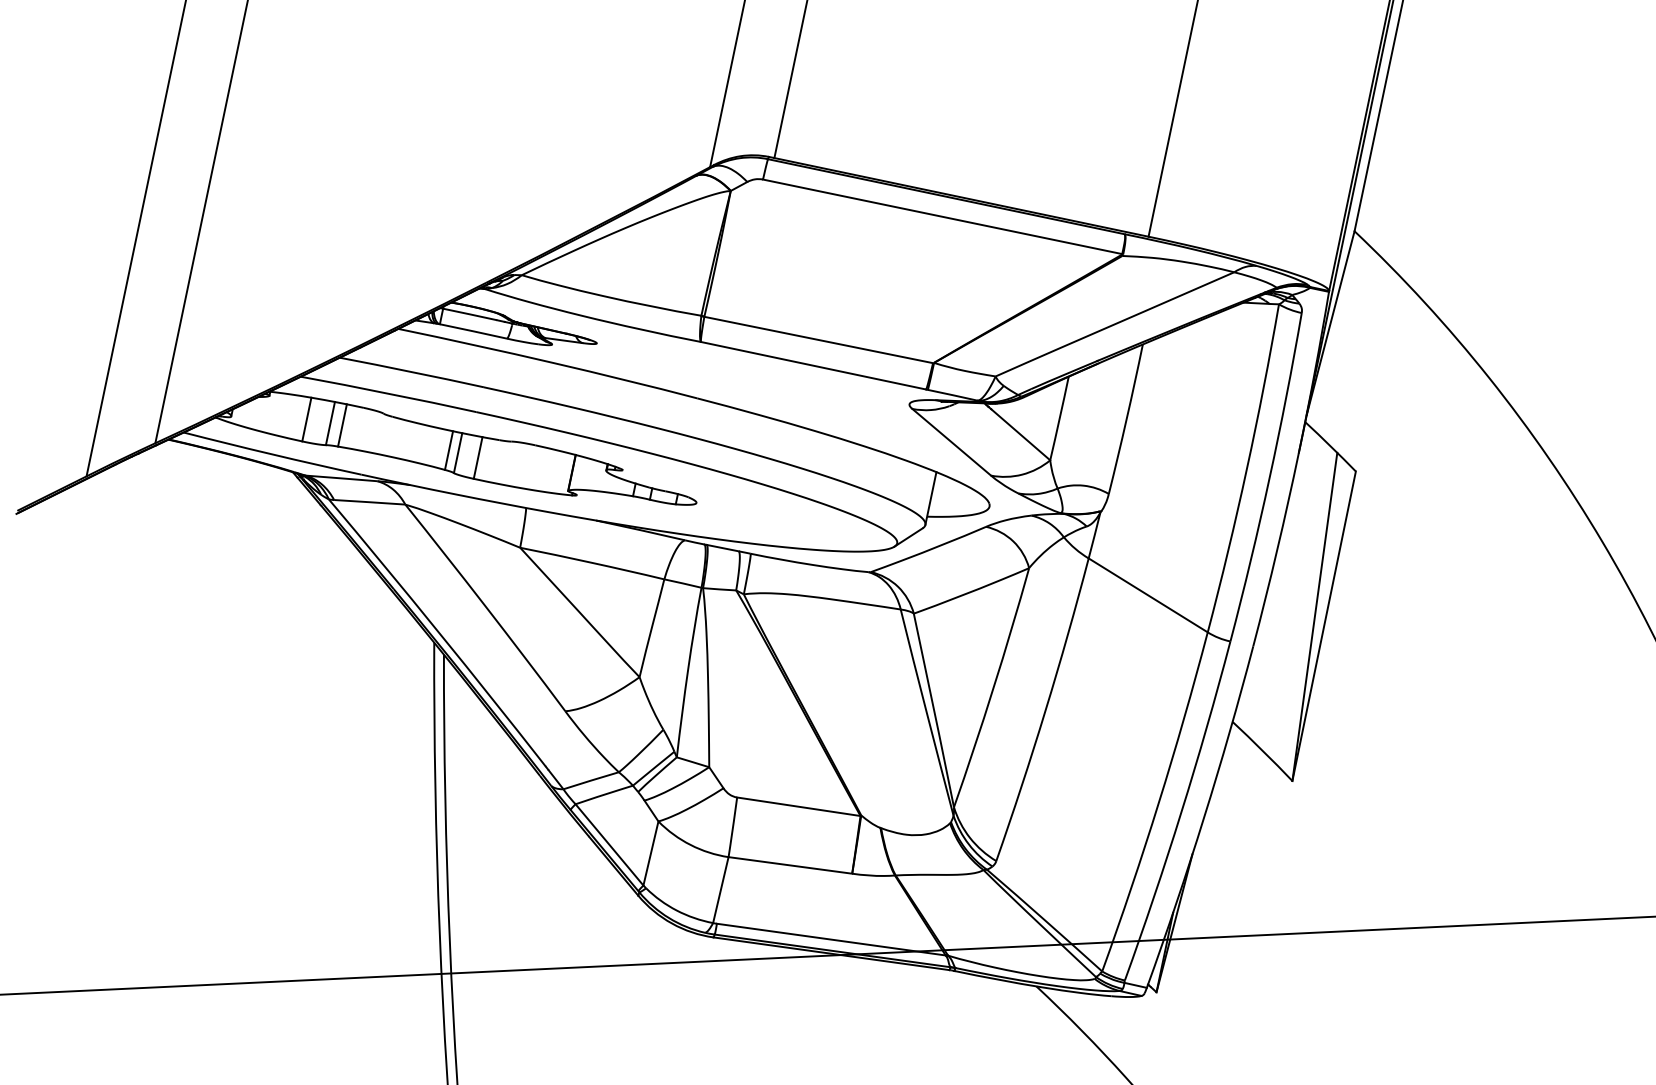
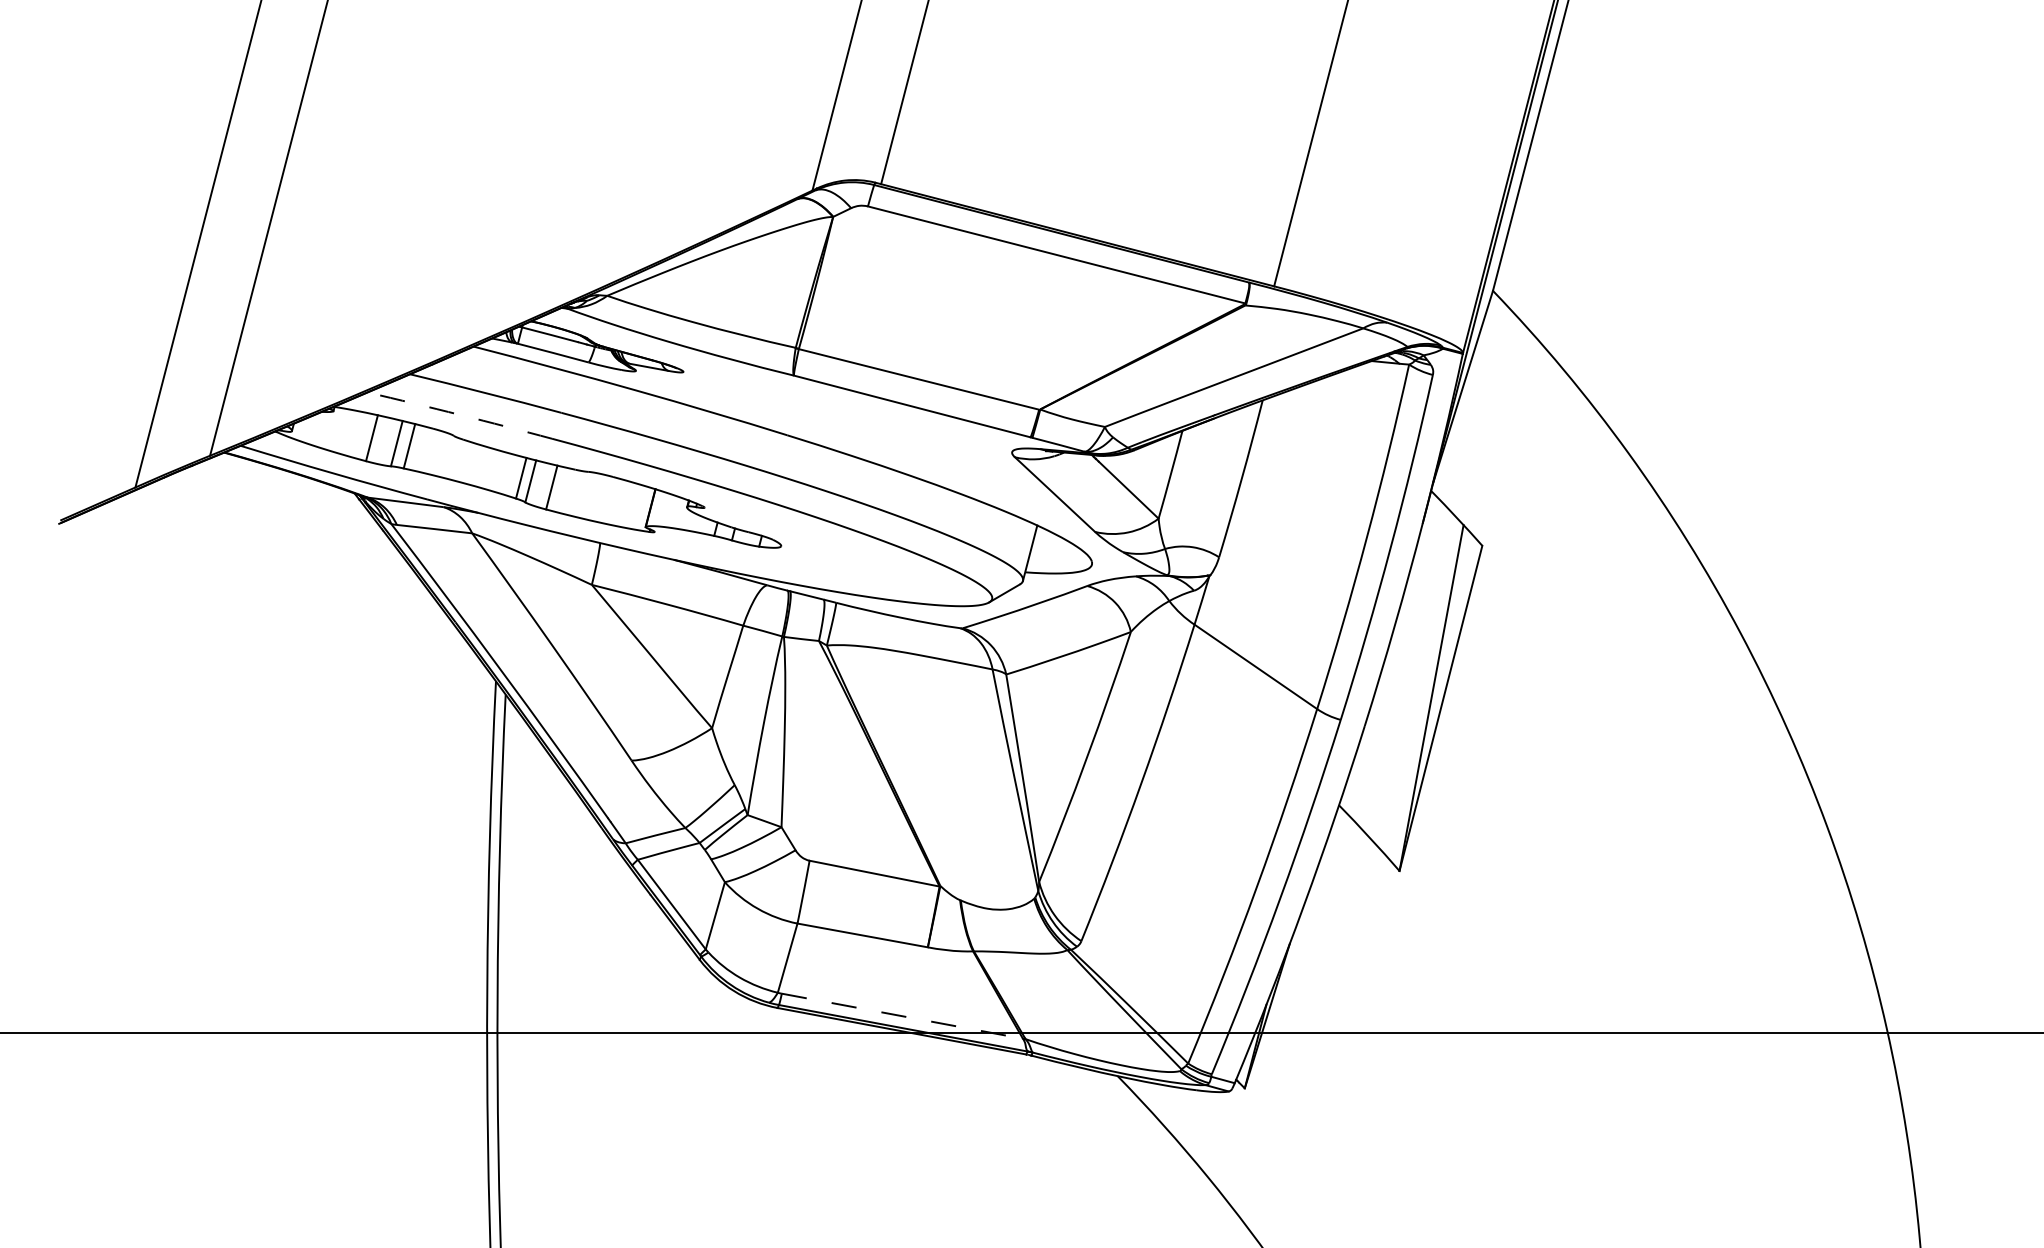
arc: (389, 393) -> (460, 414), solid -> dashed
line: (831, 939) -> (902, 1016), solid -> dashed

